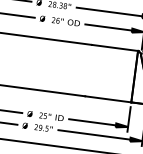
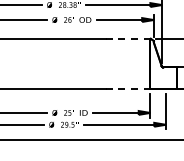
line: (115, 47) -> (128, 38), solid -> dashed
line: (108, 98) -> (128, 88), solid -> dashed

